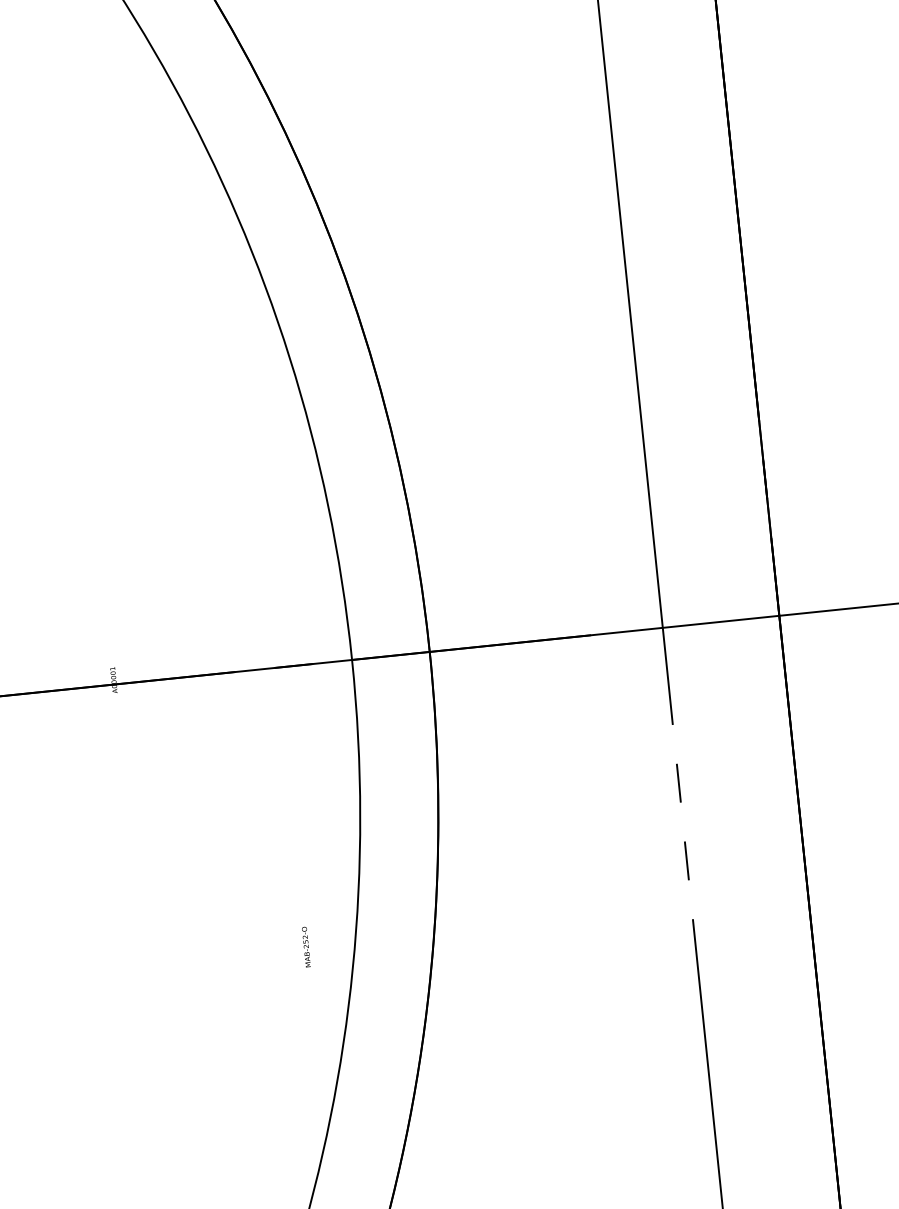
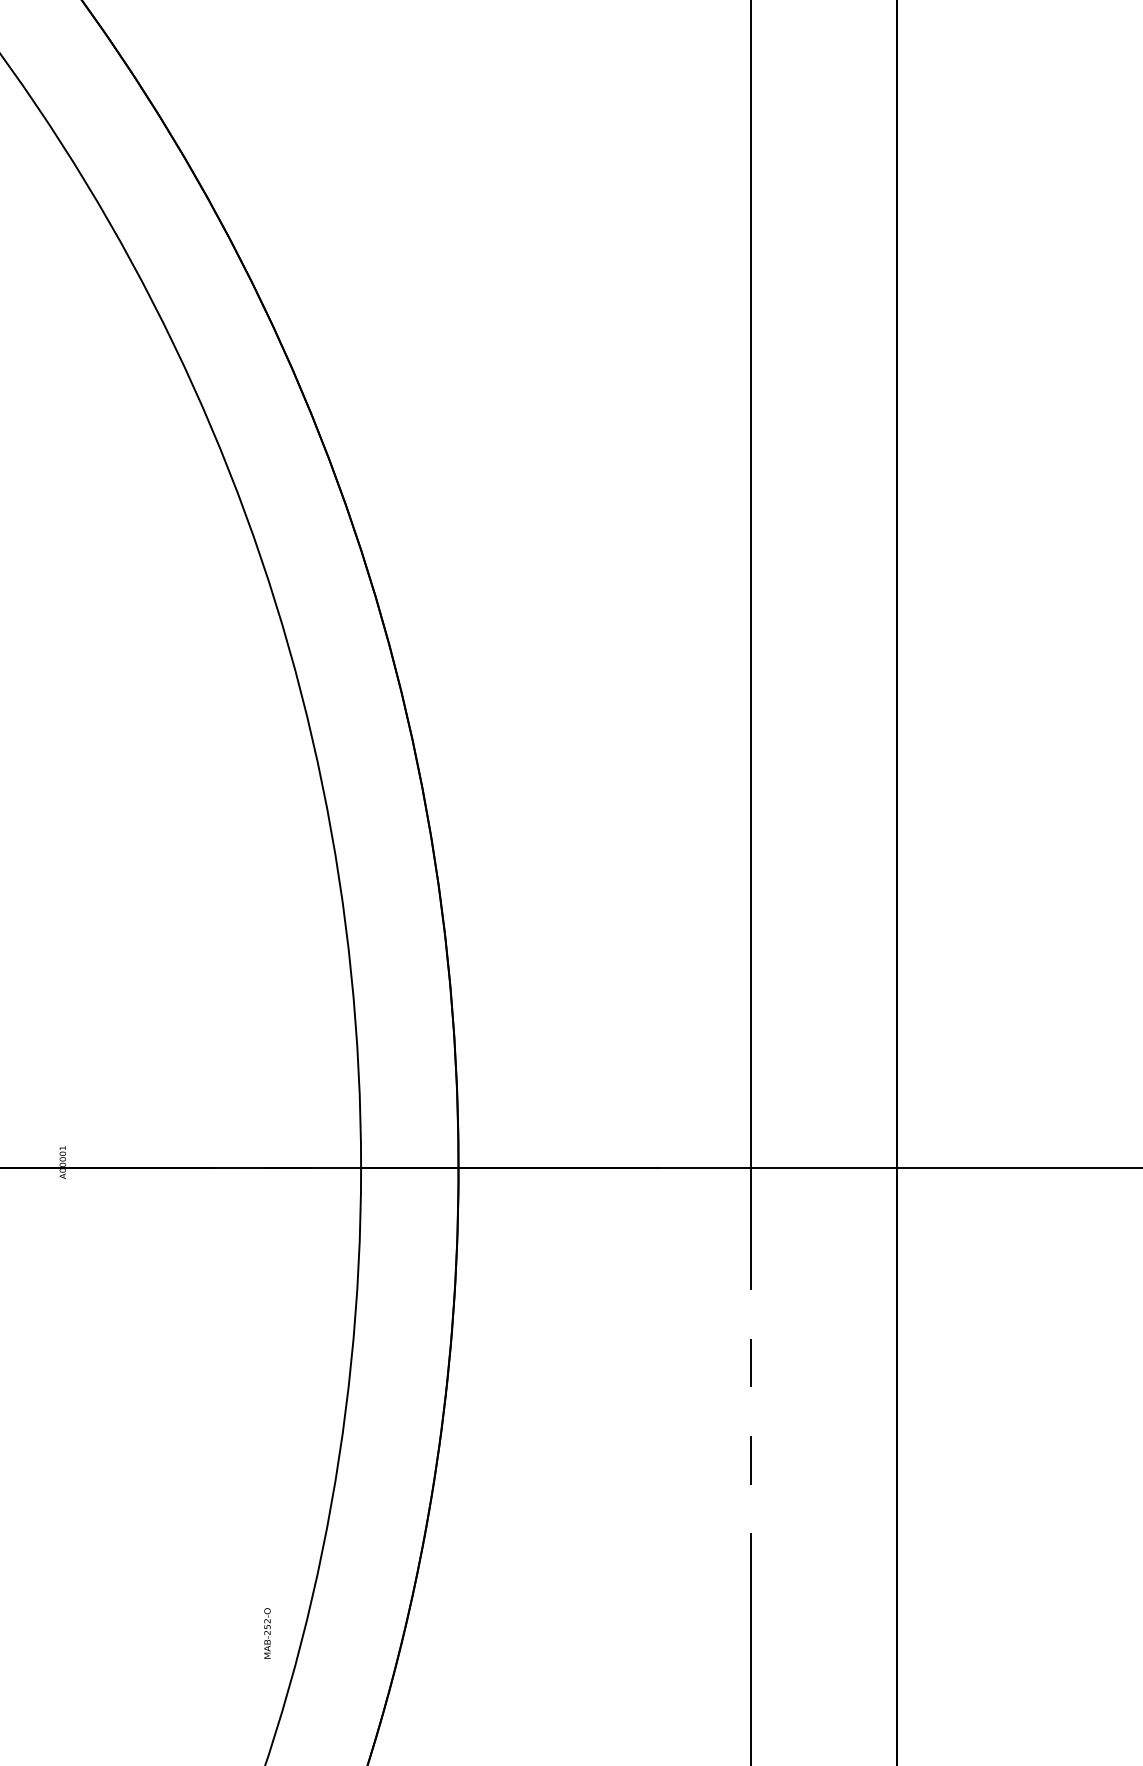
text: (306, 947) -> (267, 1633), moved

